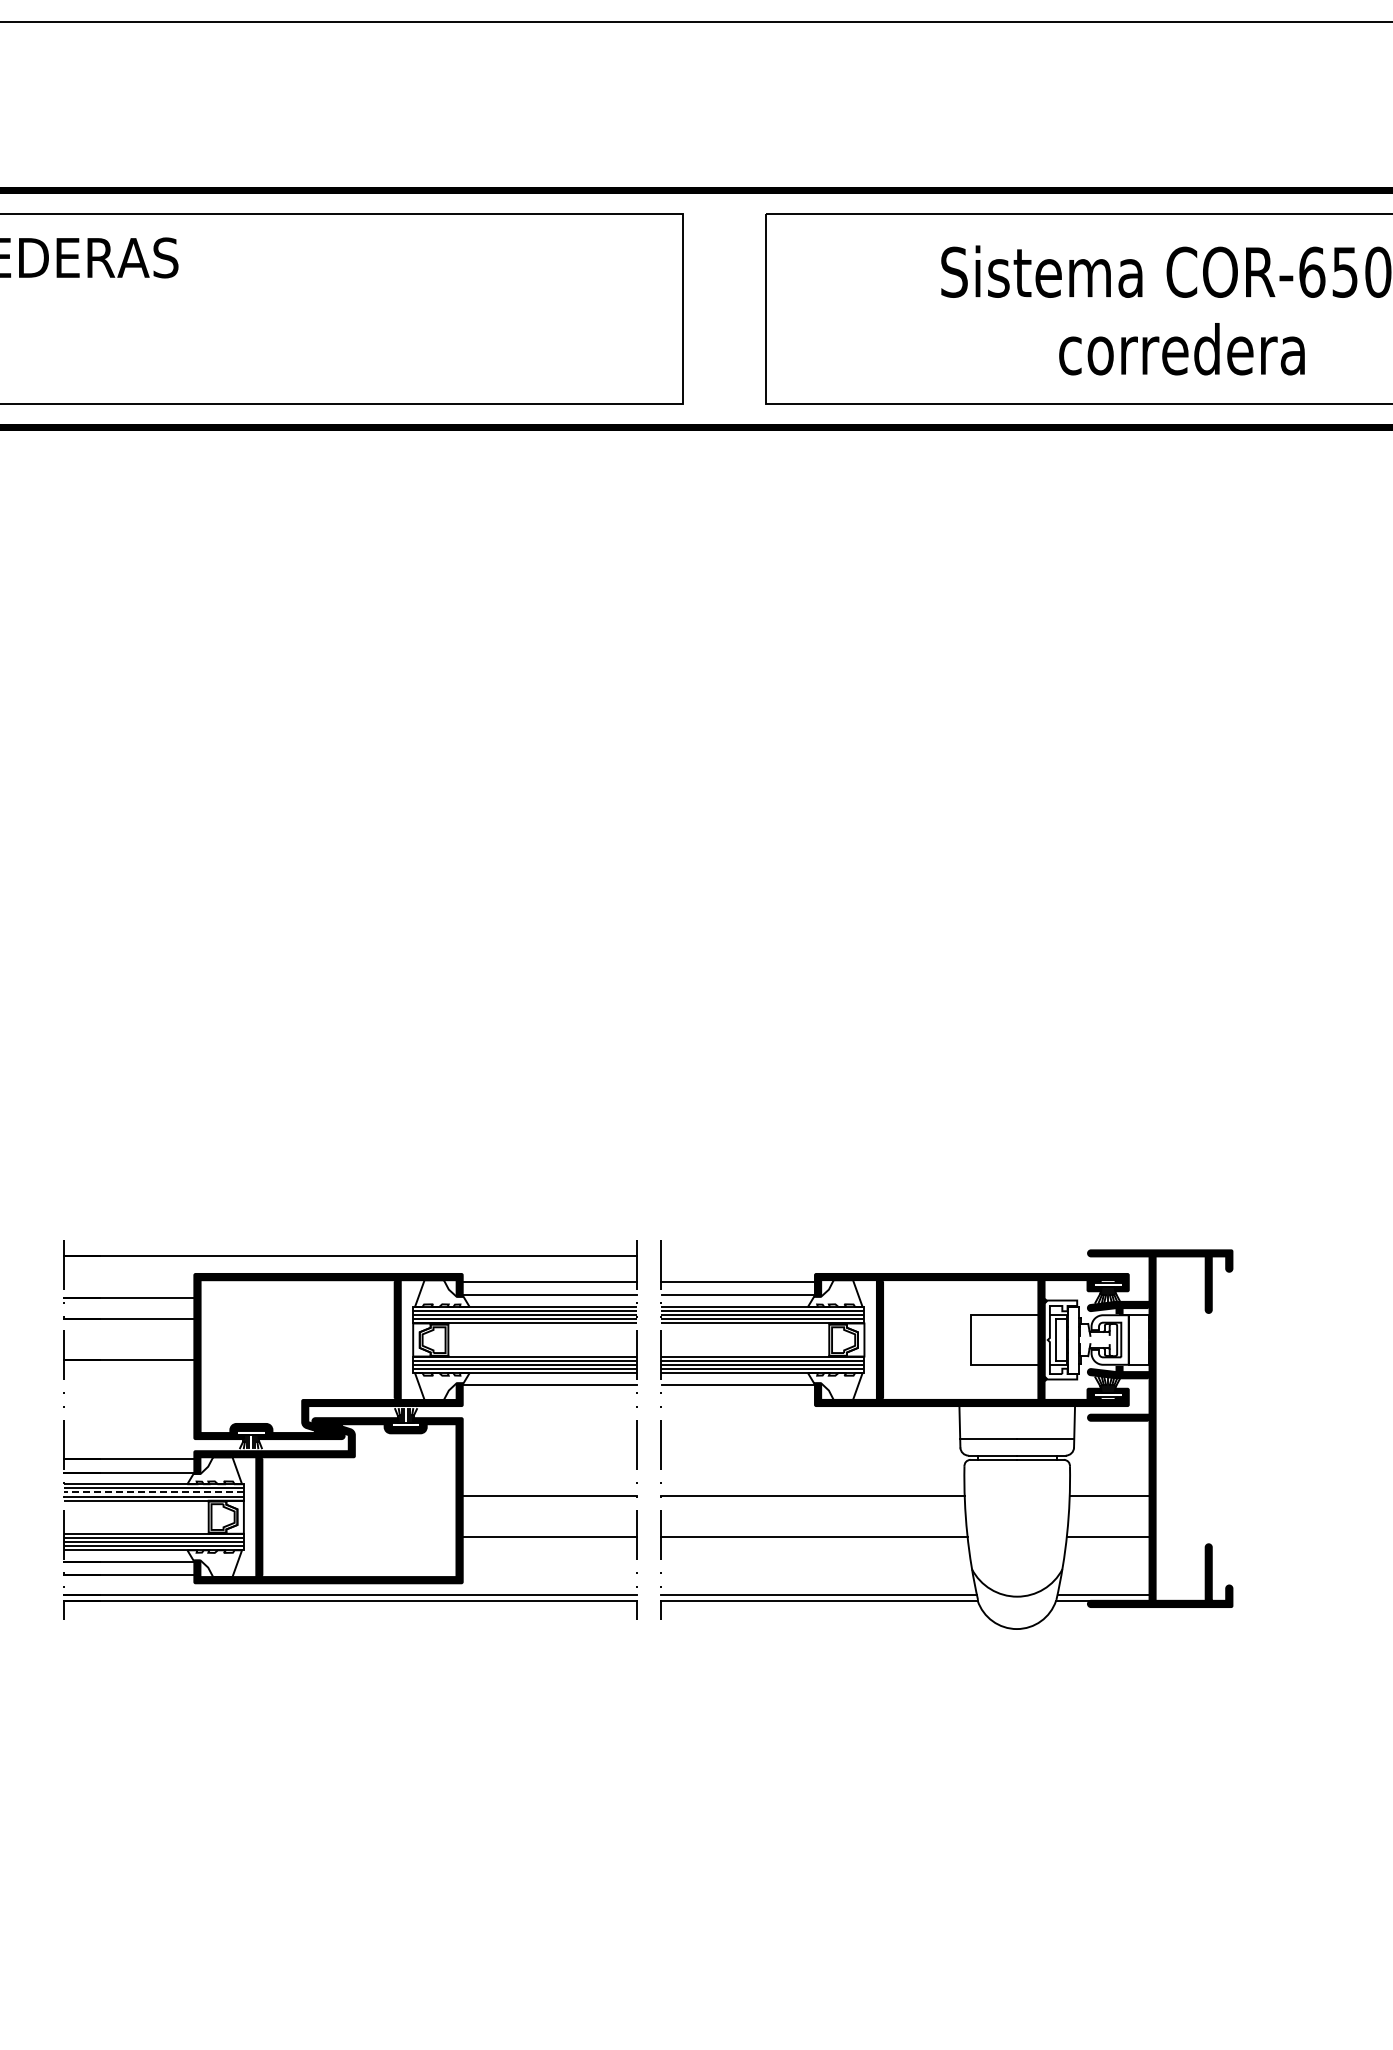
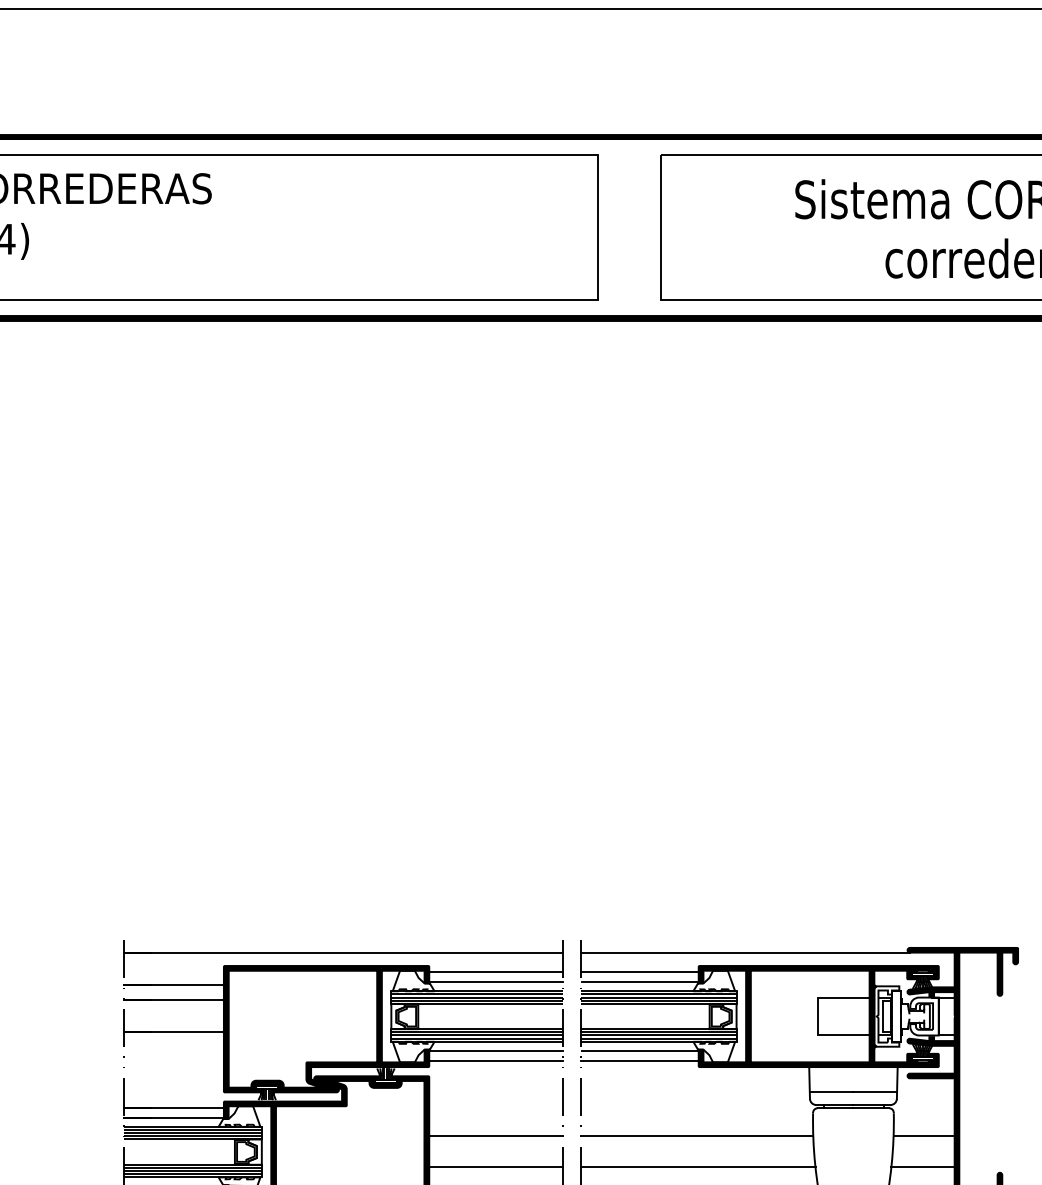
line: (875, 1256) -> (745, 952), added
line: (549, 1398) -> (495, 1061), added
line: (737, 1398) -> (639, 1061), added
line: (154, 1492) -> (193, 1133), dashed -> solid

